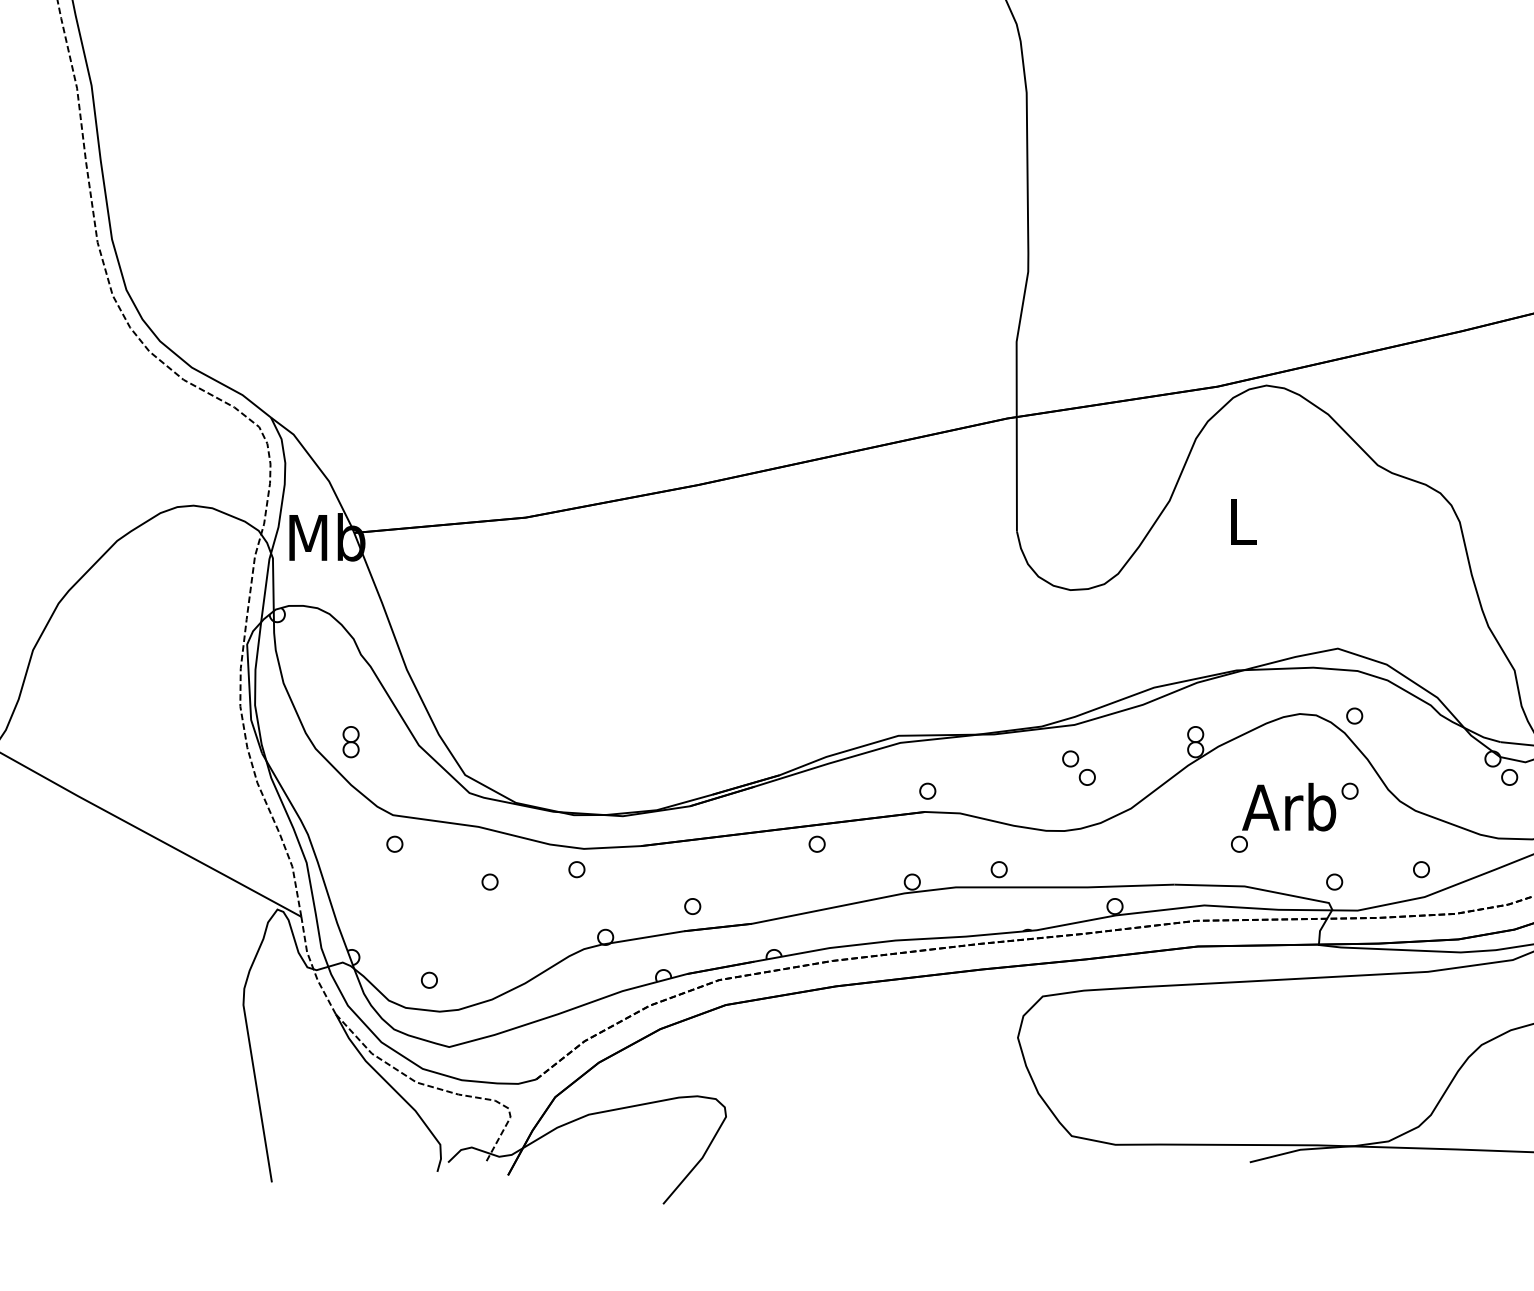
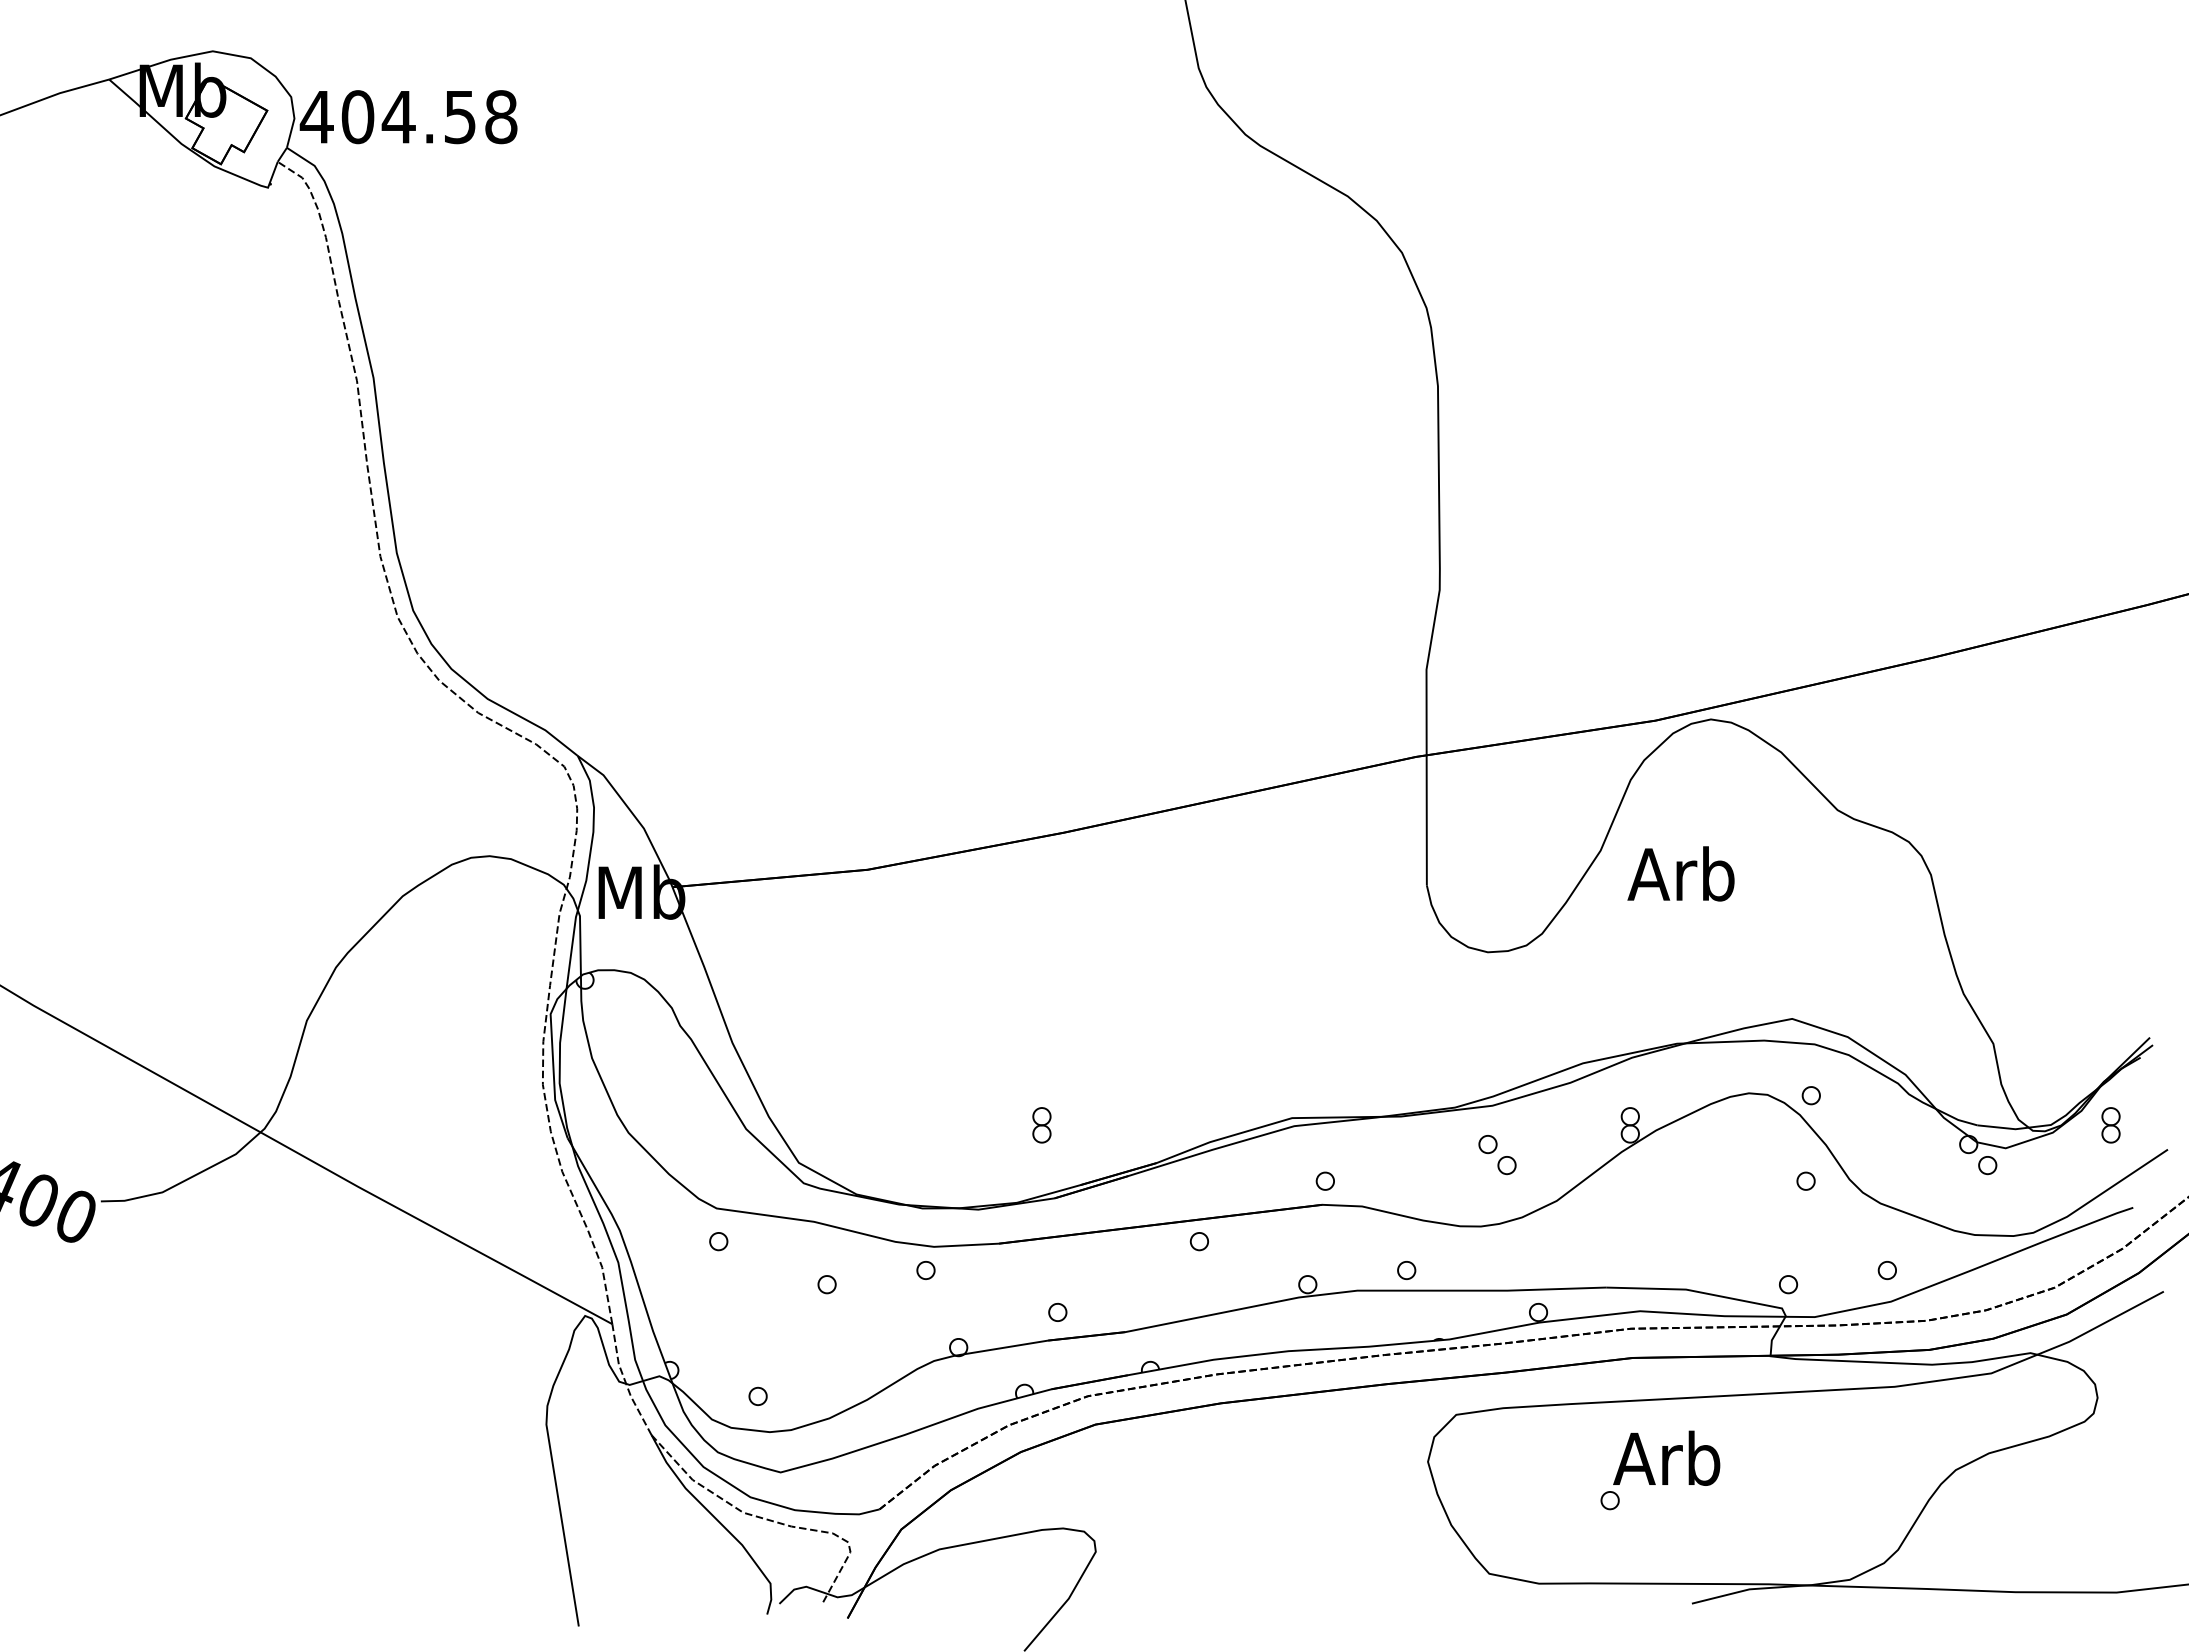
text: (1239, 520) -> (1680, 873), L -> Arb
part: (350, 742) -> (1041, 1125), moved
part: (1283, 817) -> (1660, 1470), moved

